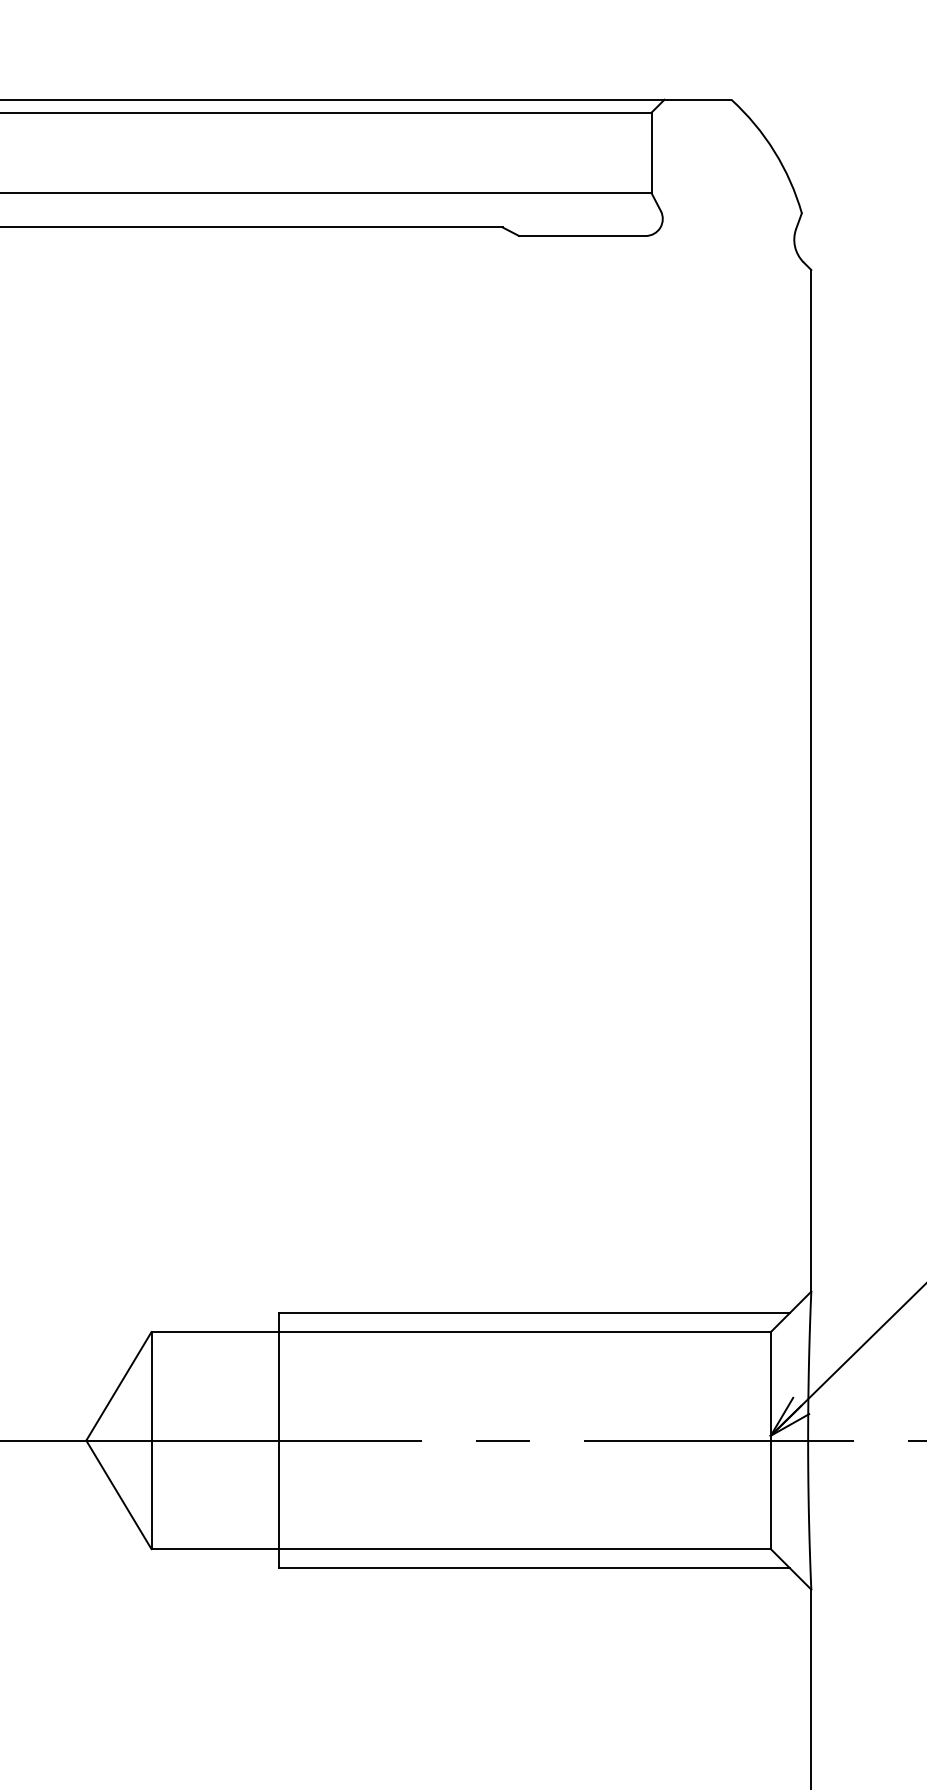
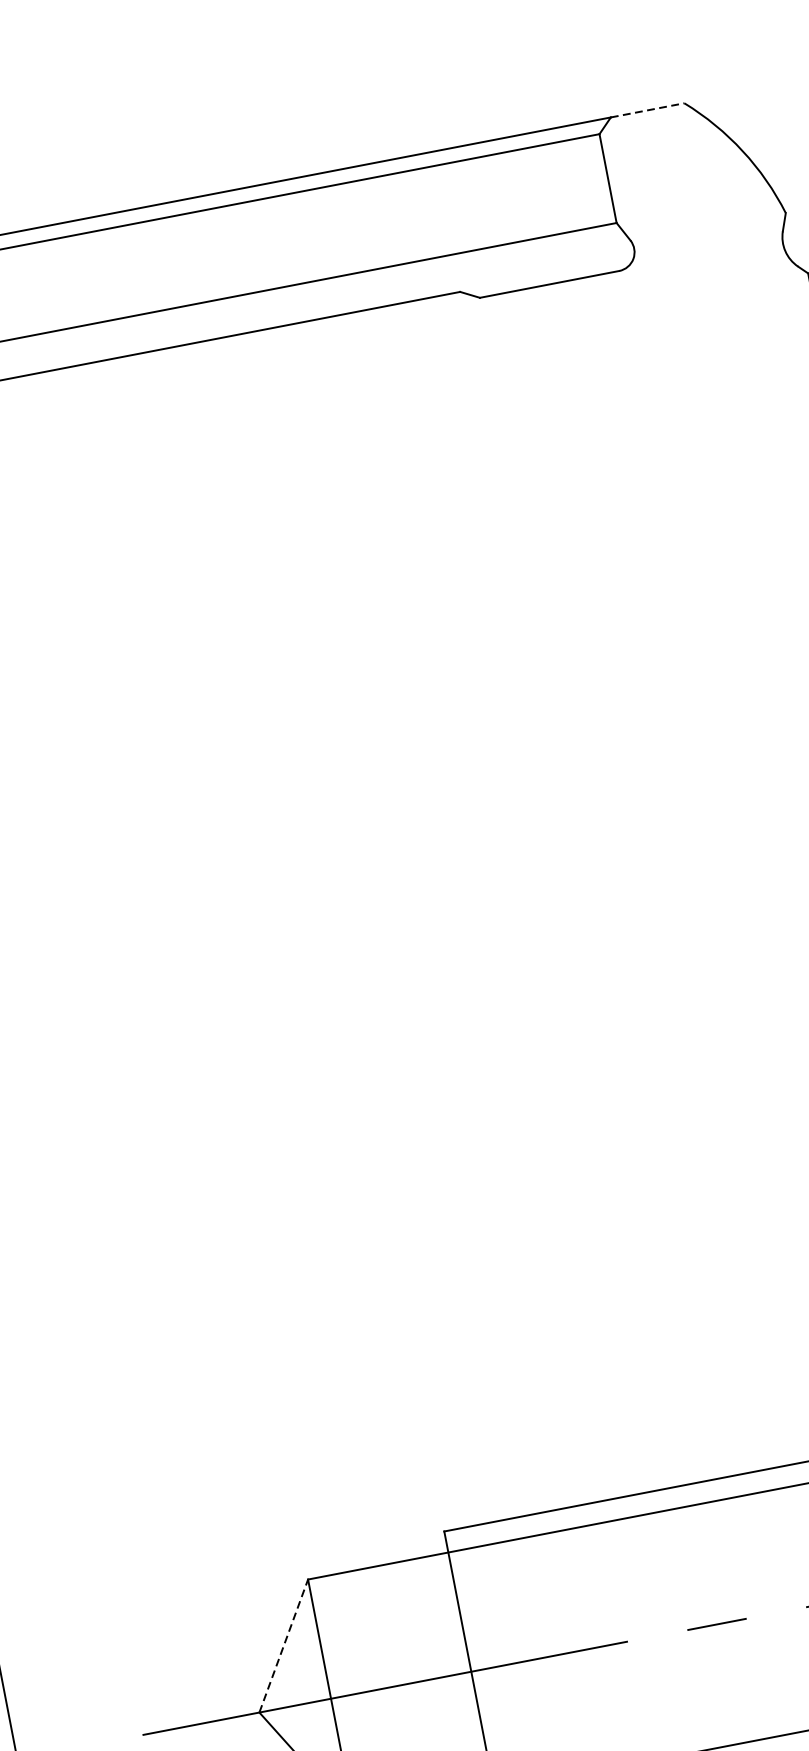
line: (698, 99) -> (648, 109), solid -> dashed
line: (119, 1385) -> (284, 1645), solid -> dashed

